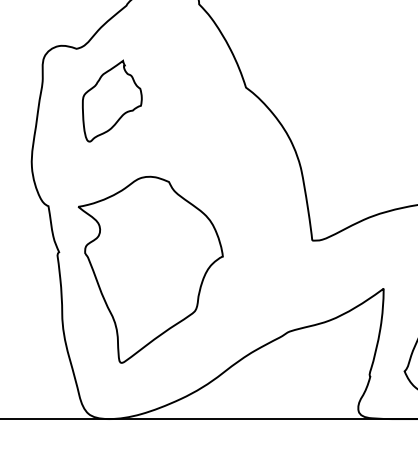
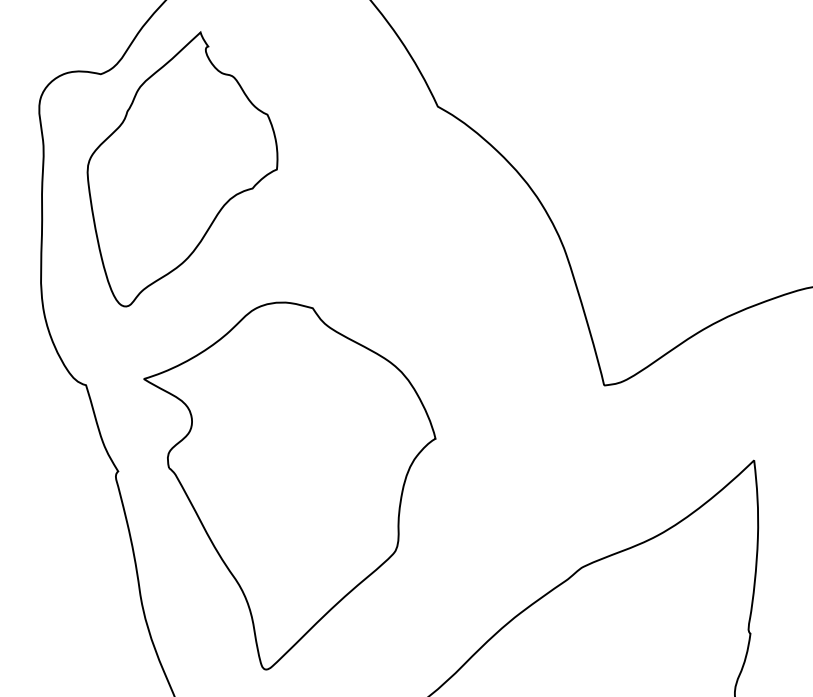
part: (112, 100) -> (183, 164), size x1.67

